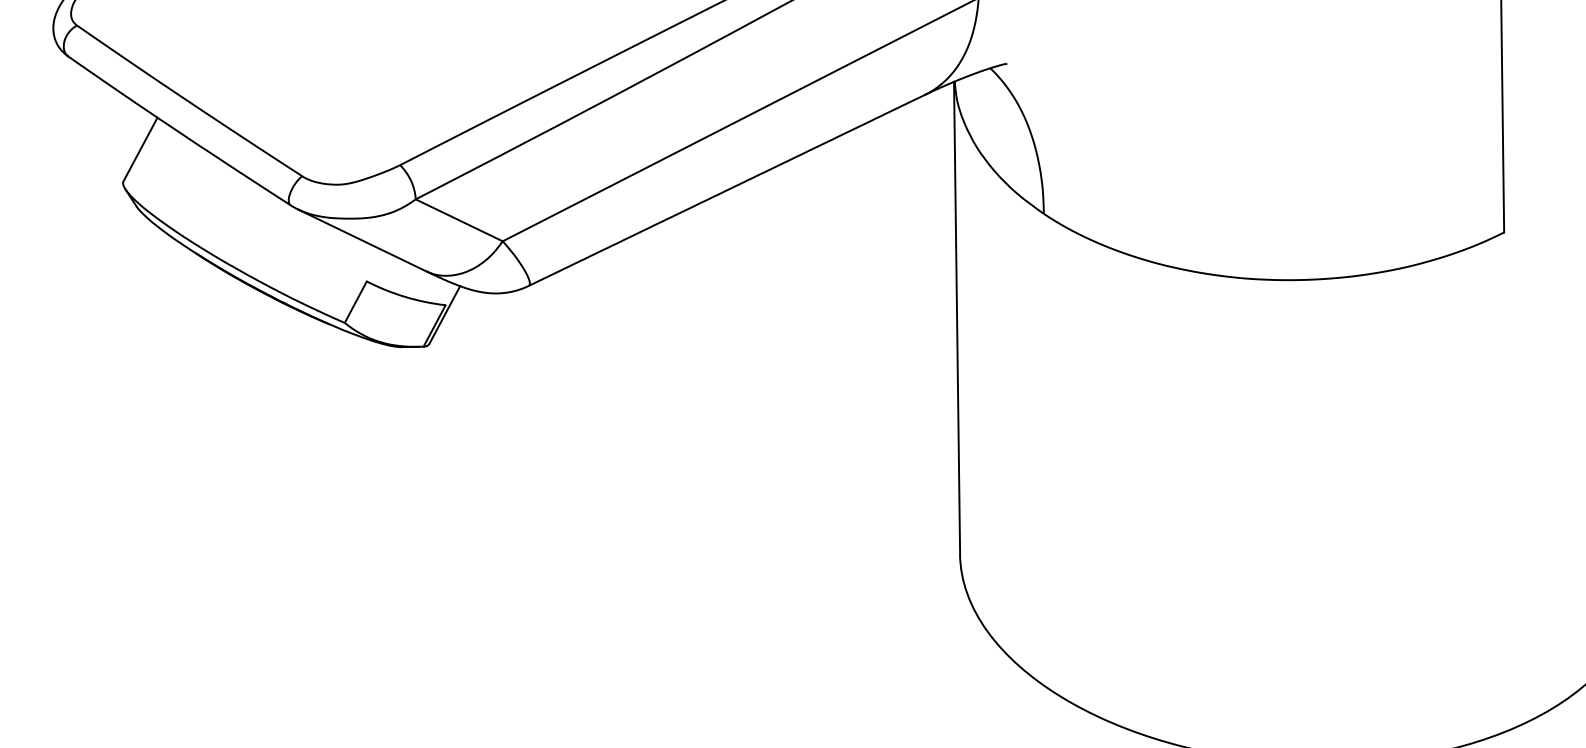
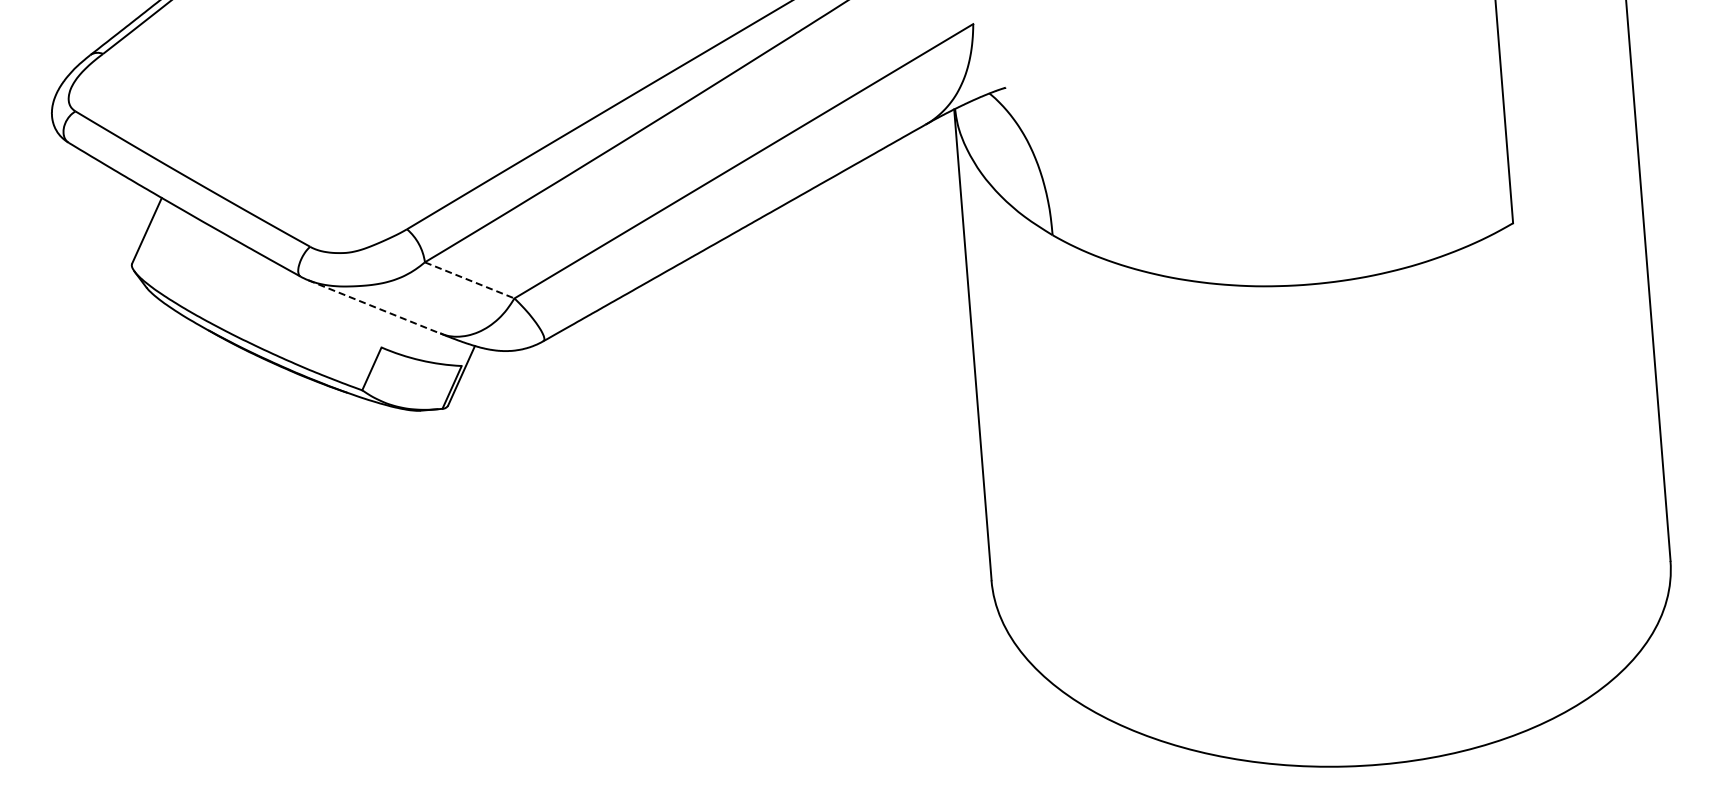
line: (460, 220) -> (470, 280), solid -> dashed
line: (362, 241) -> (374, 307), solid -> dashed

